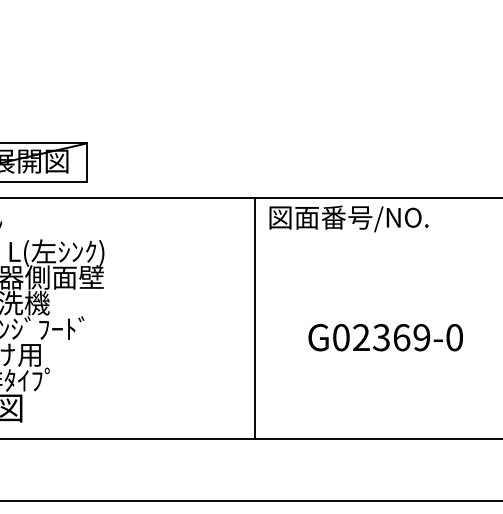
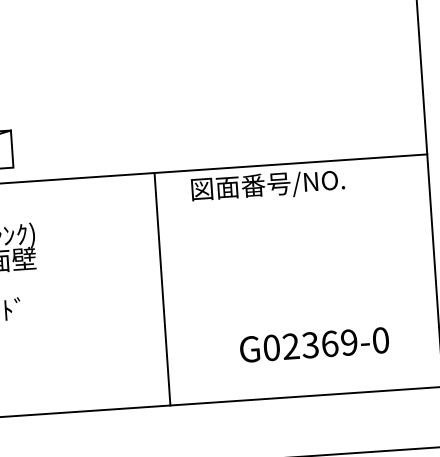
line: (255, 318) -> (162, 289), moved
text: (385, 337) -> (314, 344), moved

